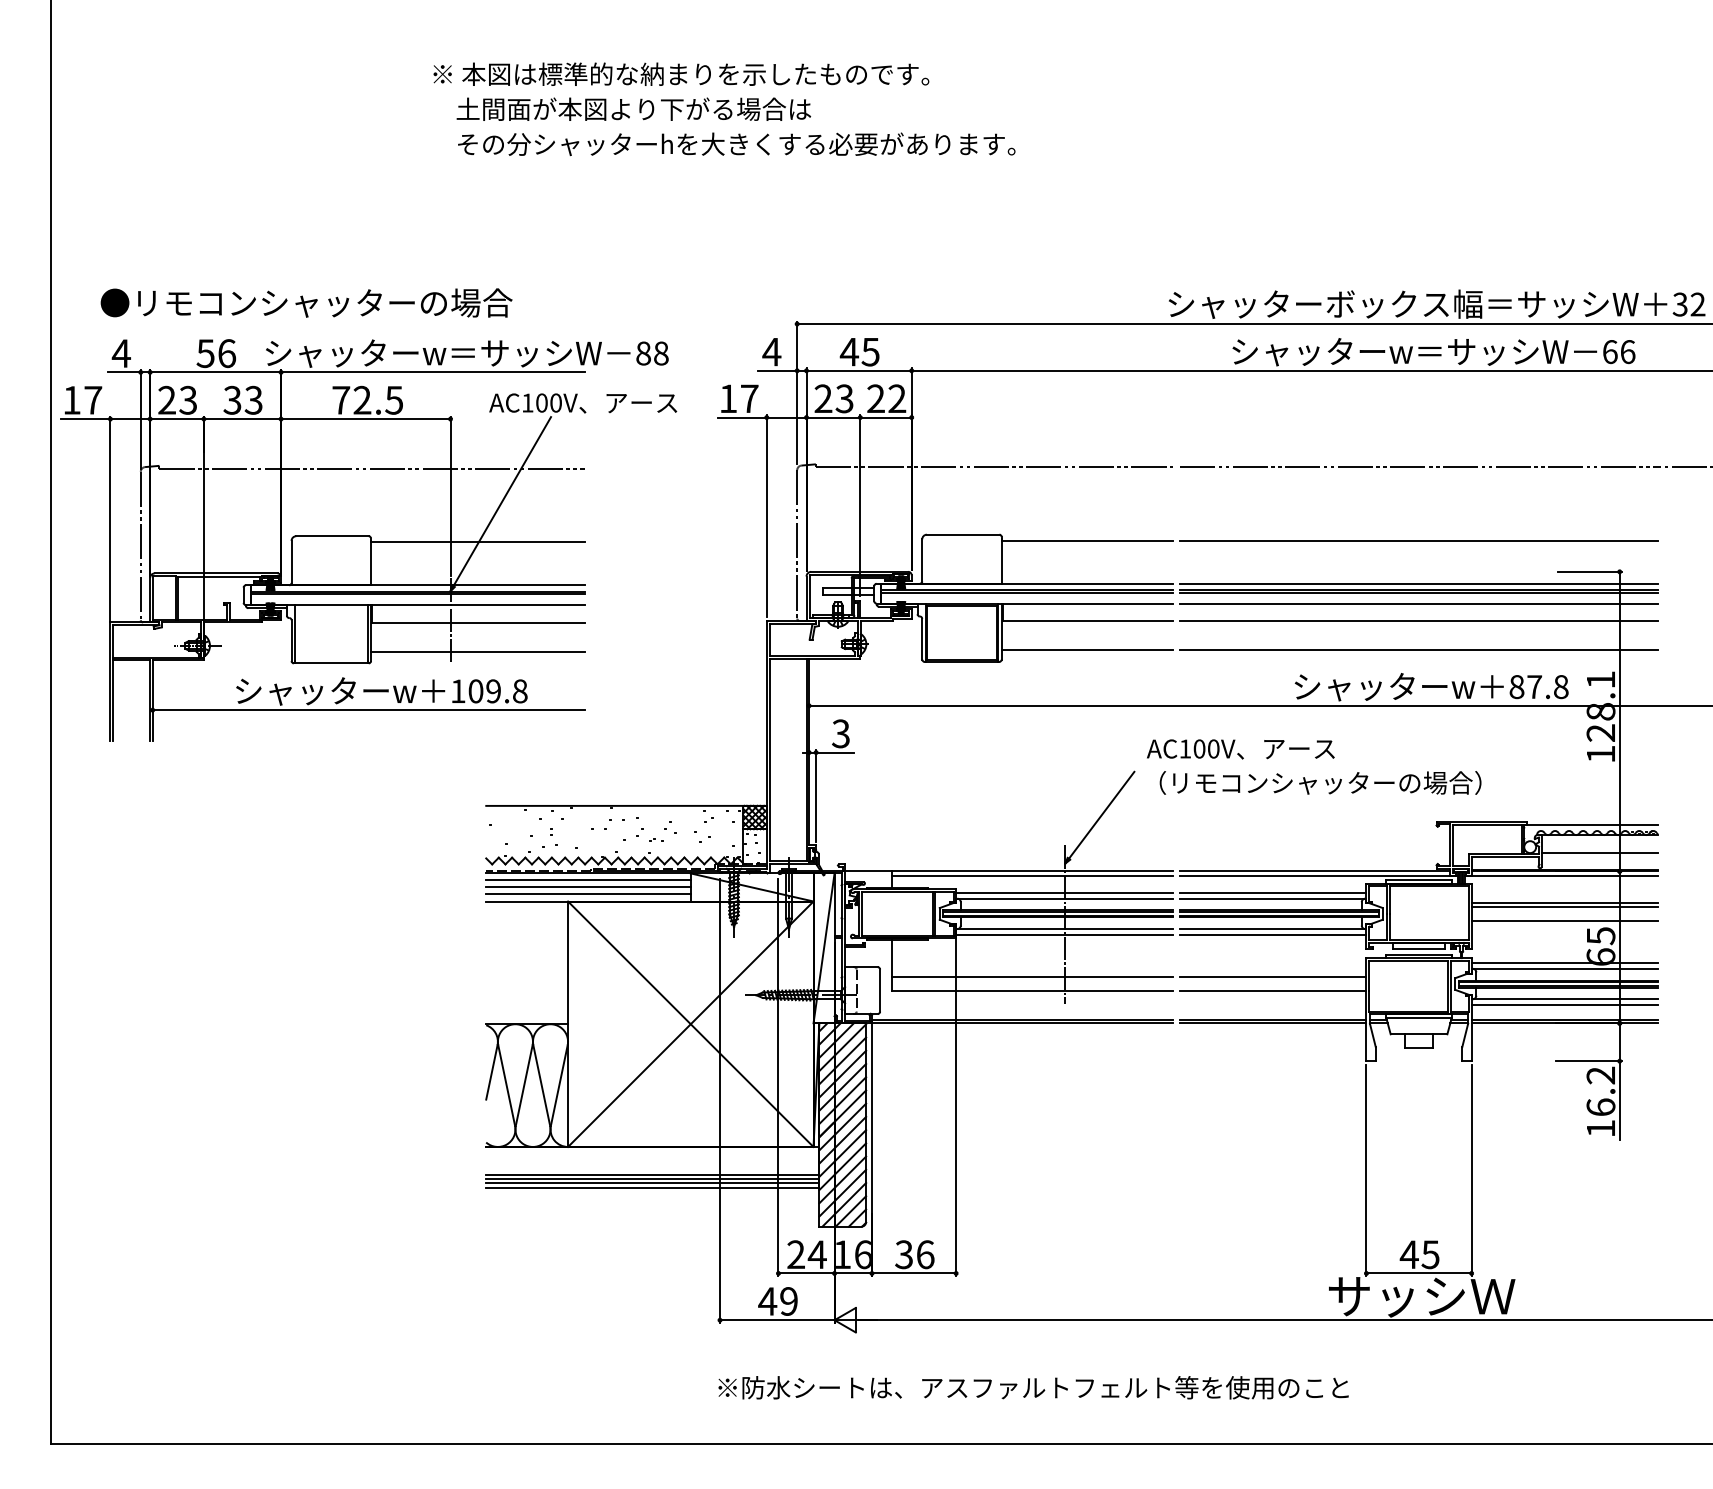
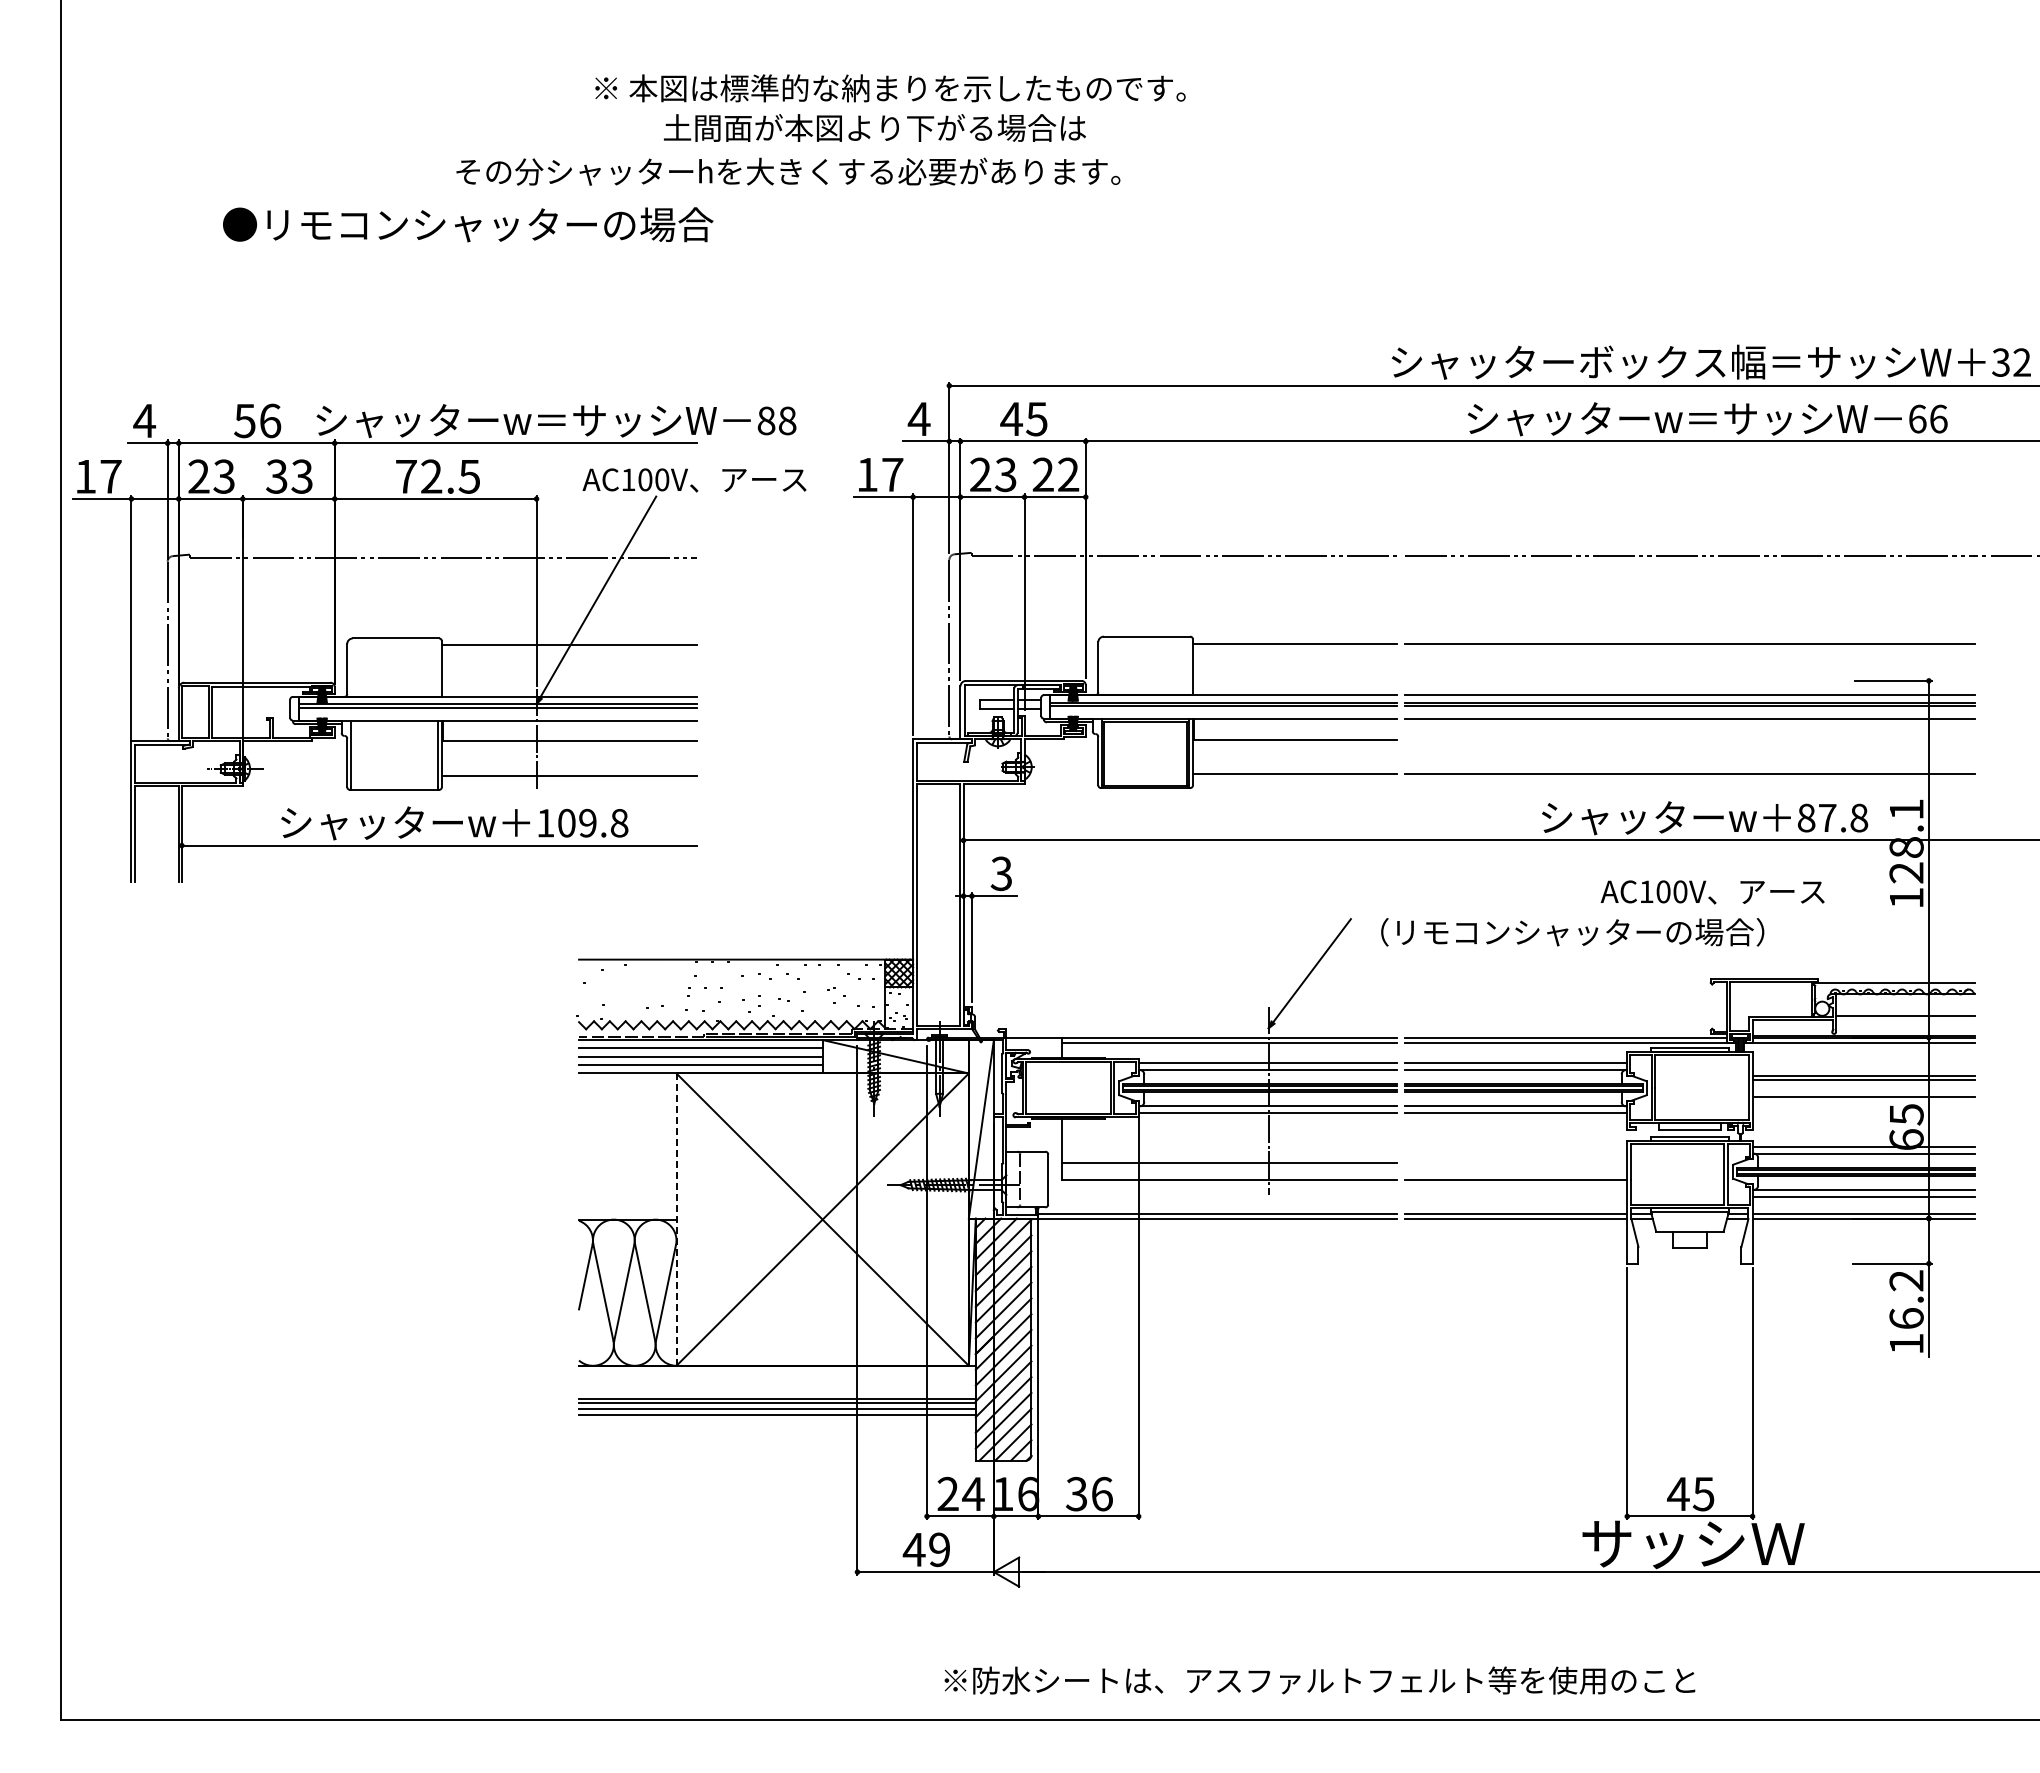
text: (681, 74) -> (890, 88), moved
text: (633, 108) -> (874, 127), moved
text: (736, 144) -> (788, 171), moved
text: (306, 302) -> (468, 224), moved
line: (1418, 621) -> (1689, 739), removed
text: (1240, 749) -> (1712, 892), moved
line: (1273, 977) -> (1516, 1163), removed
line: (568, 1024) -> (676, 1219), solid -> dashed
text: (1033, 1387) -> (1319, 1680), moved

